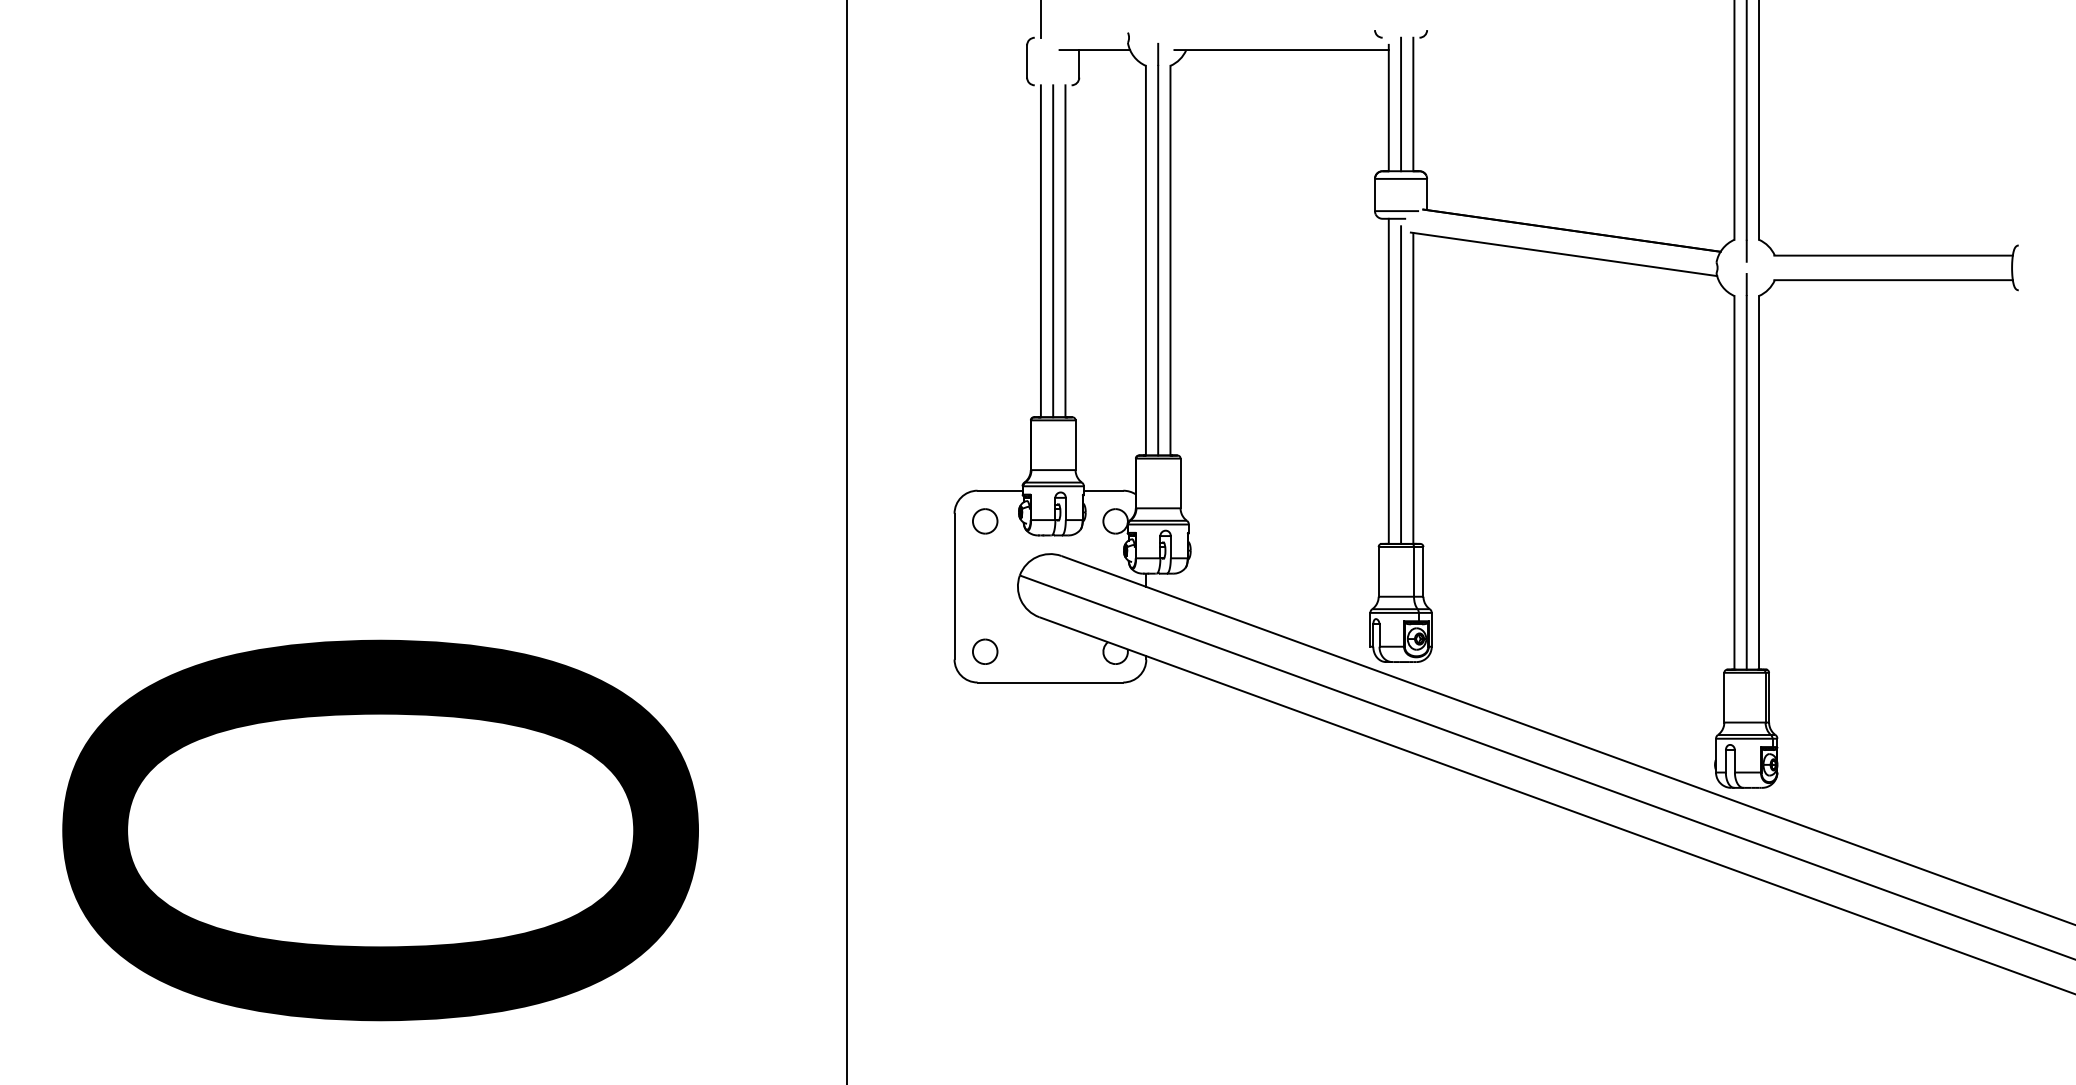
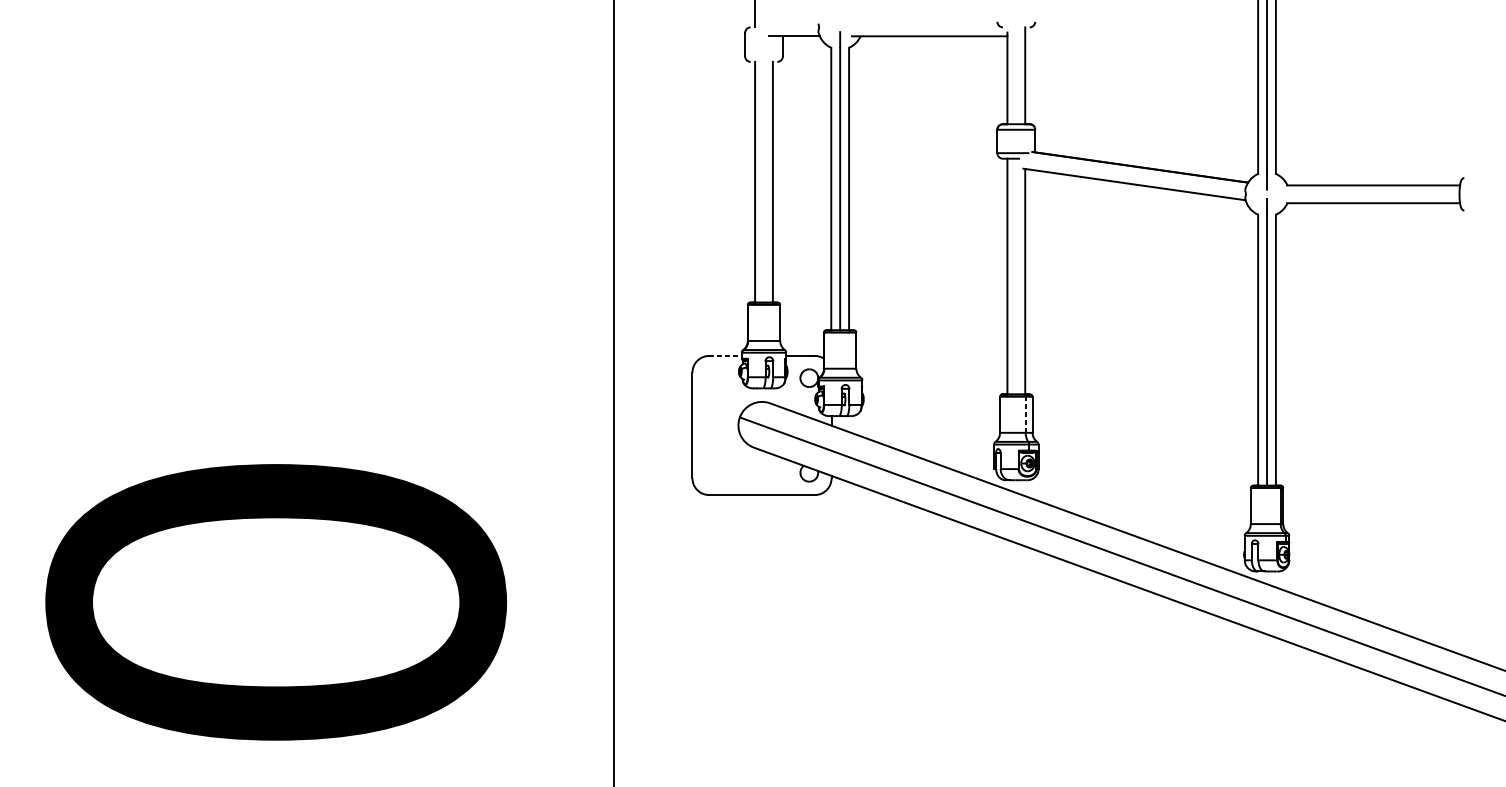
line: (1401, 104) -> (1016, 75), removed
line: (1053, 251) -> (764, 182), removed
line: (1401, 384) -> (1016, 278), removed
line: (1000, 490) -> (725, 355), solid -> dashed
part: (985, 521) -> (714, 378), removed
line: (1414, 571) -> (1026, 414), solid -> dashed
part: (985, 651) -> (714, 472), removed

